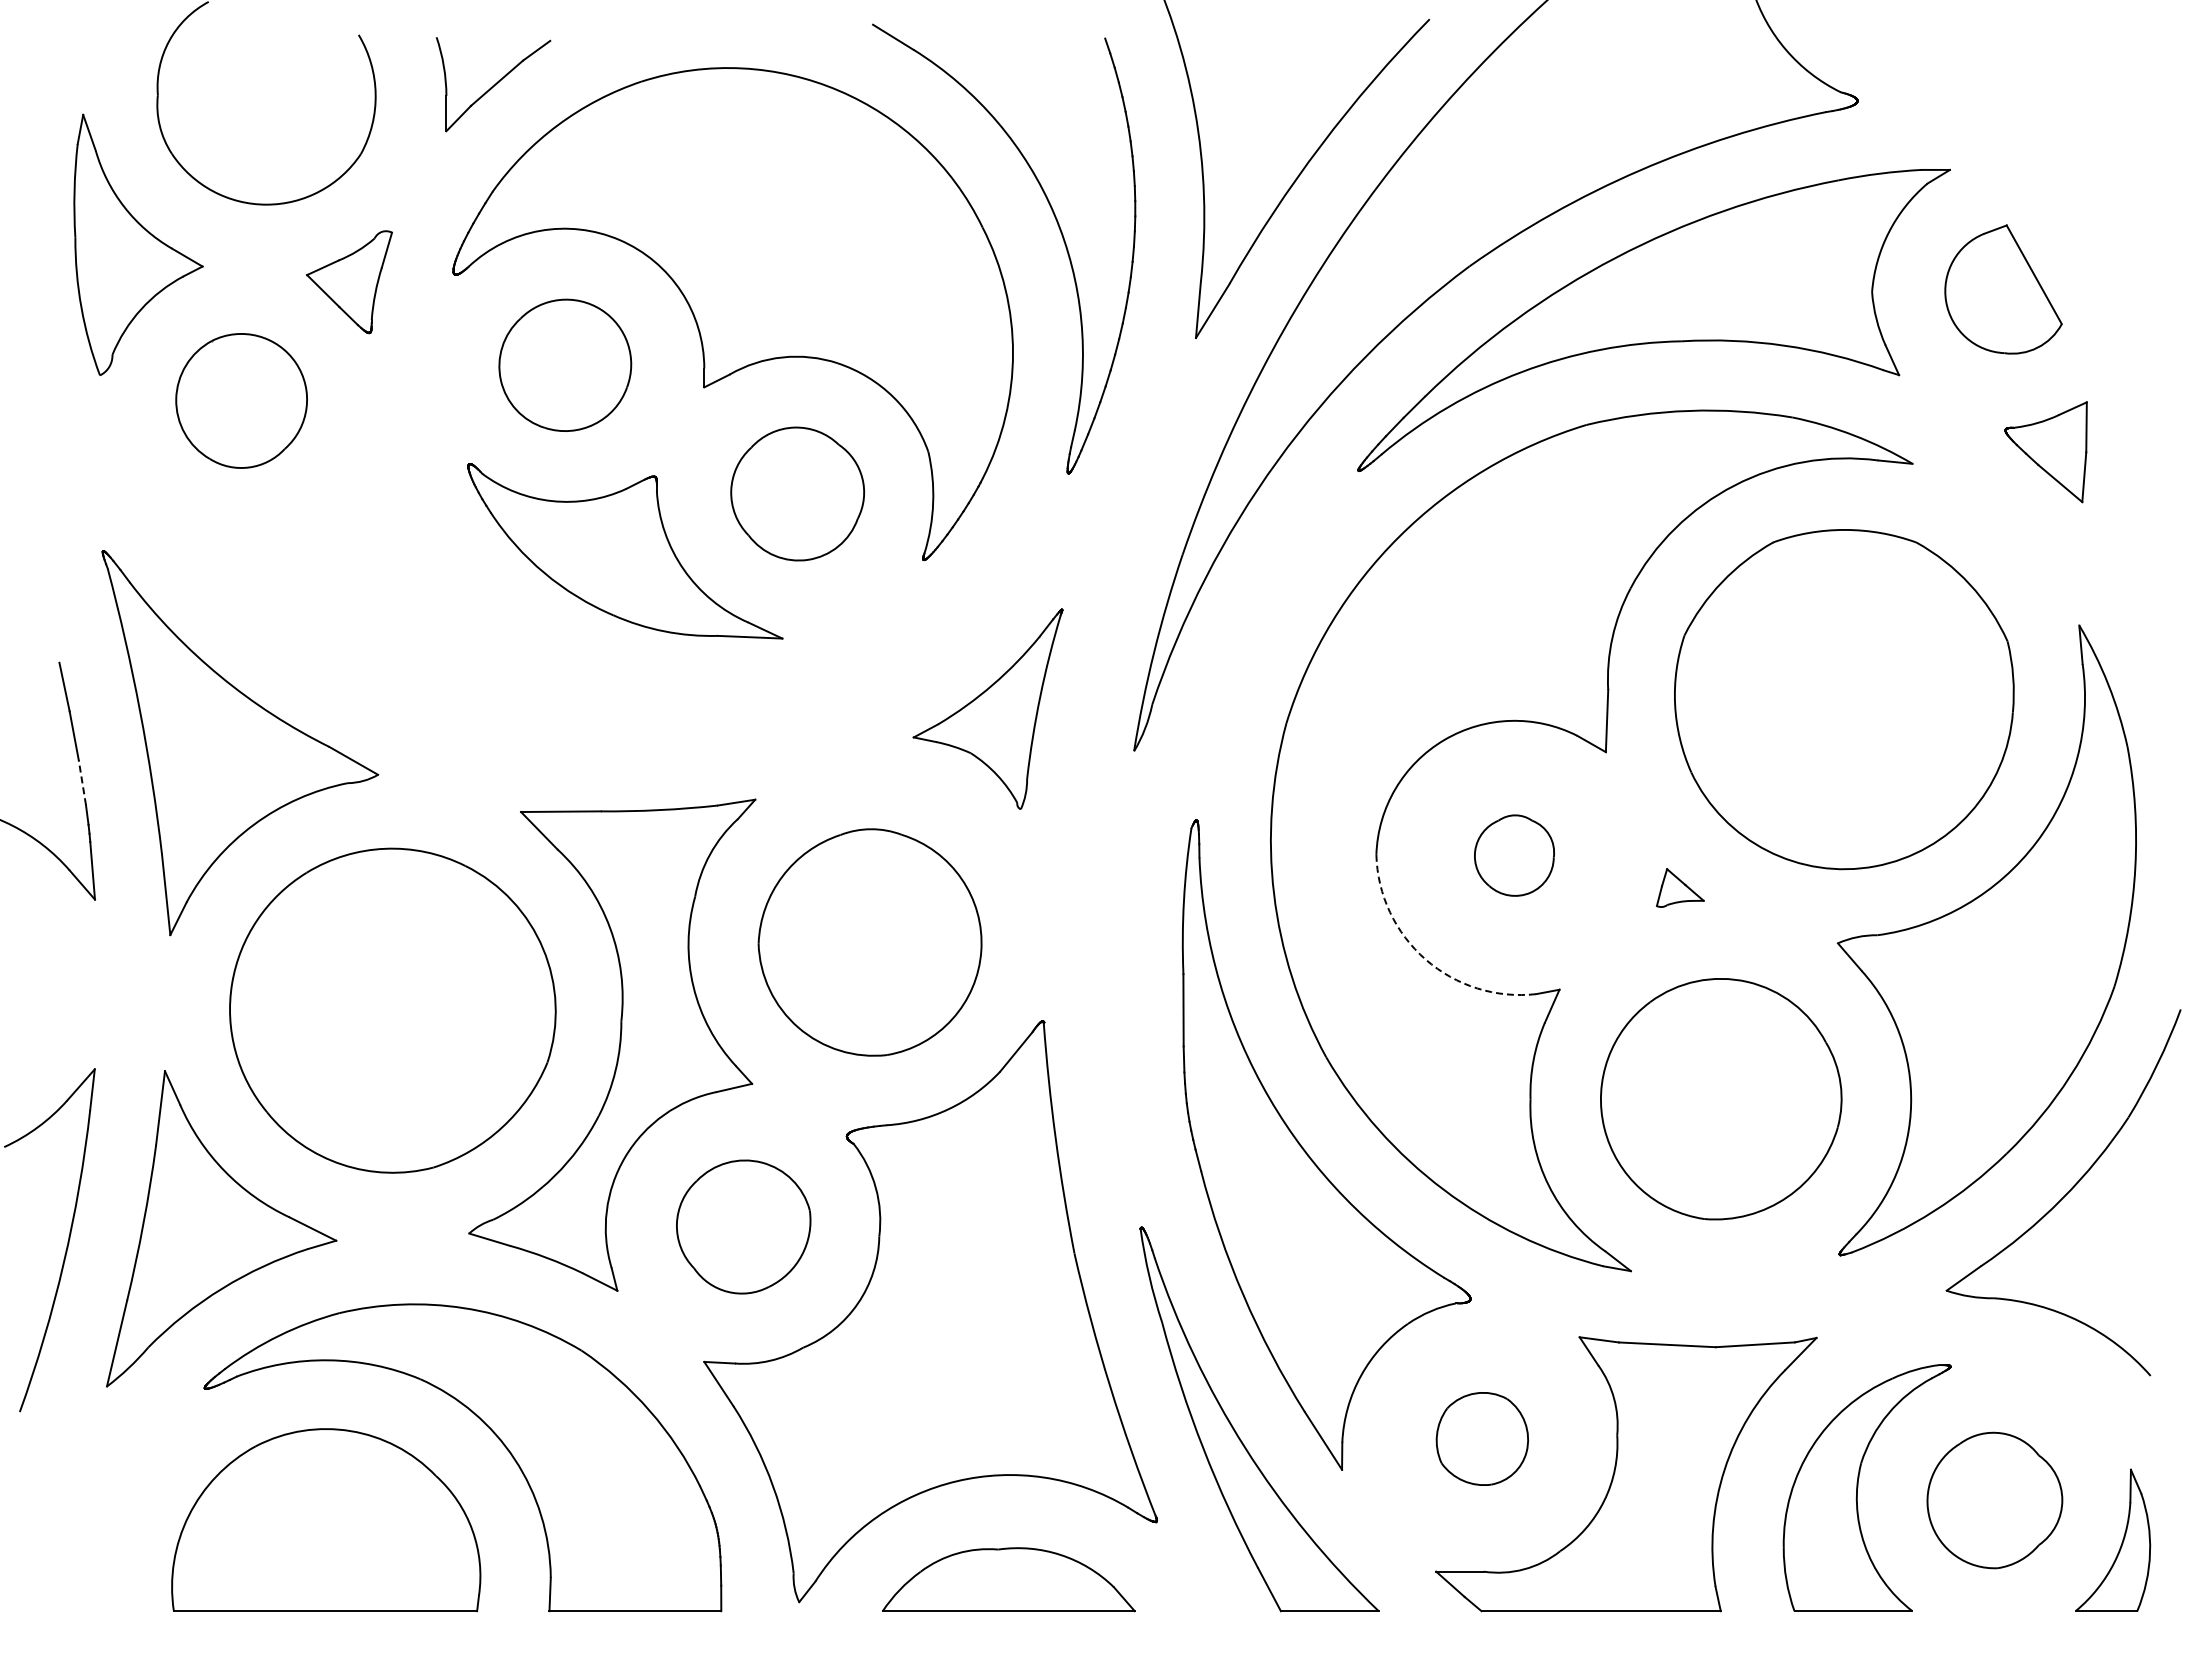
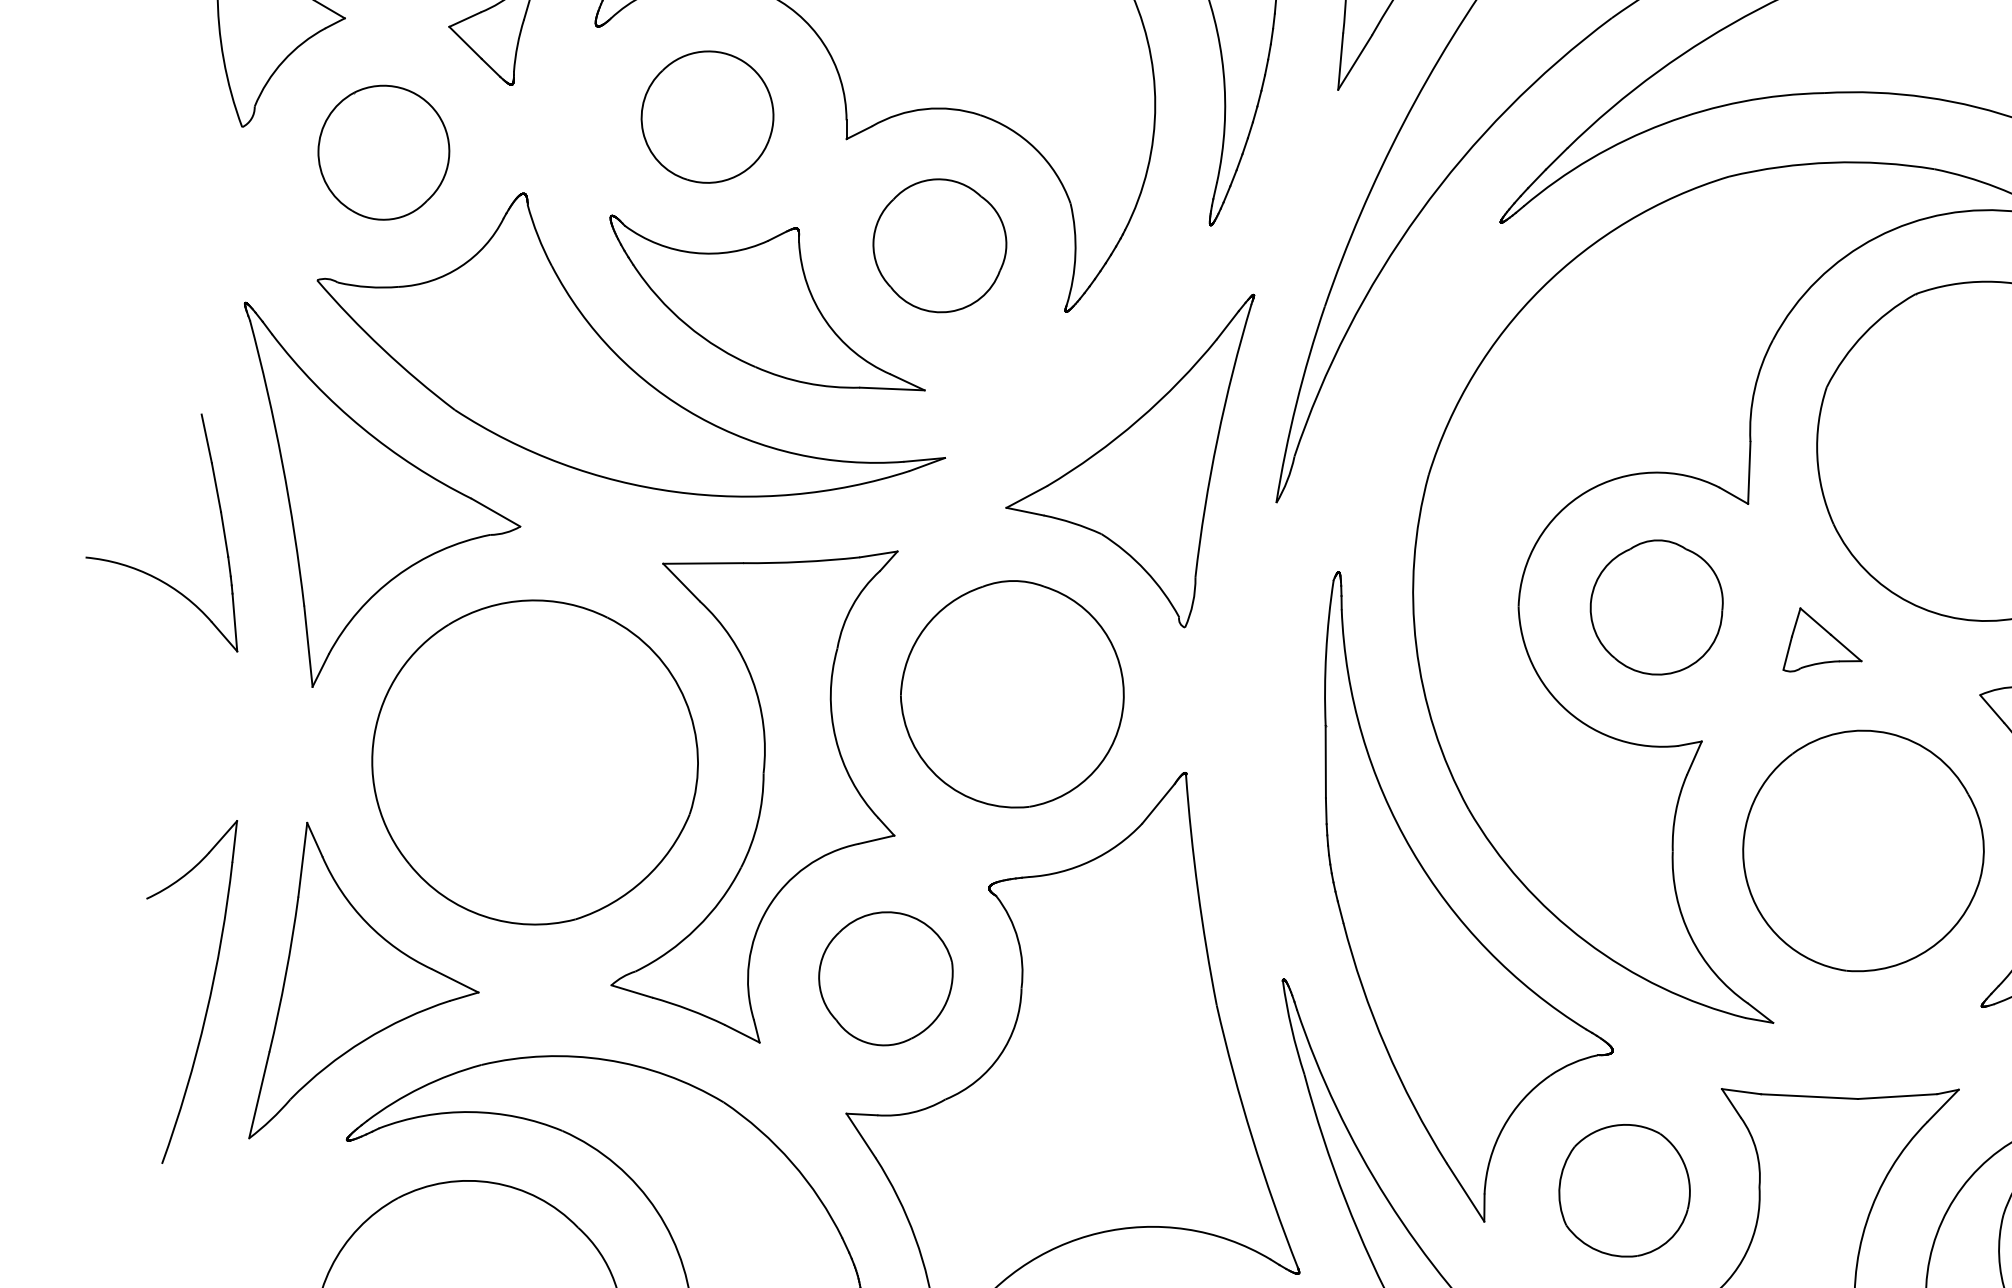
part: (476, 603) -> (618, 355), added
part: (987, 709) -> (1129, 461), size x1.67
line: (82, 782) -> (224, 534), dashed -> solid
part: (1514, 855) -> (1656, 607), size x1.67
part: (1680, 887) -> (1822, 639), size x1.67
arc: (1425, 959) -> (1567, 711), dashed -> solid
part: (1482, 1438) -> (1624, 1190), size x1.43

